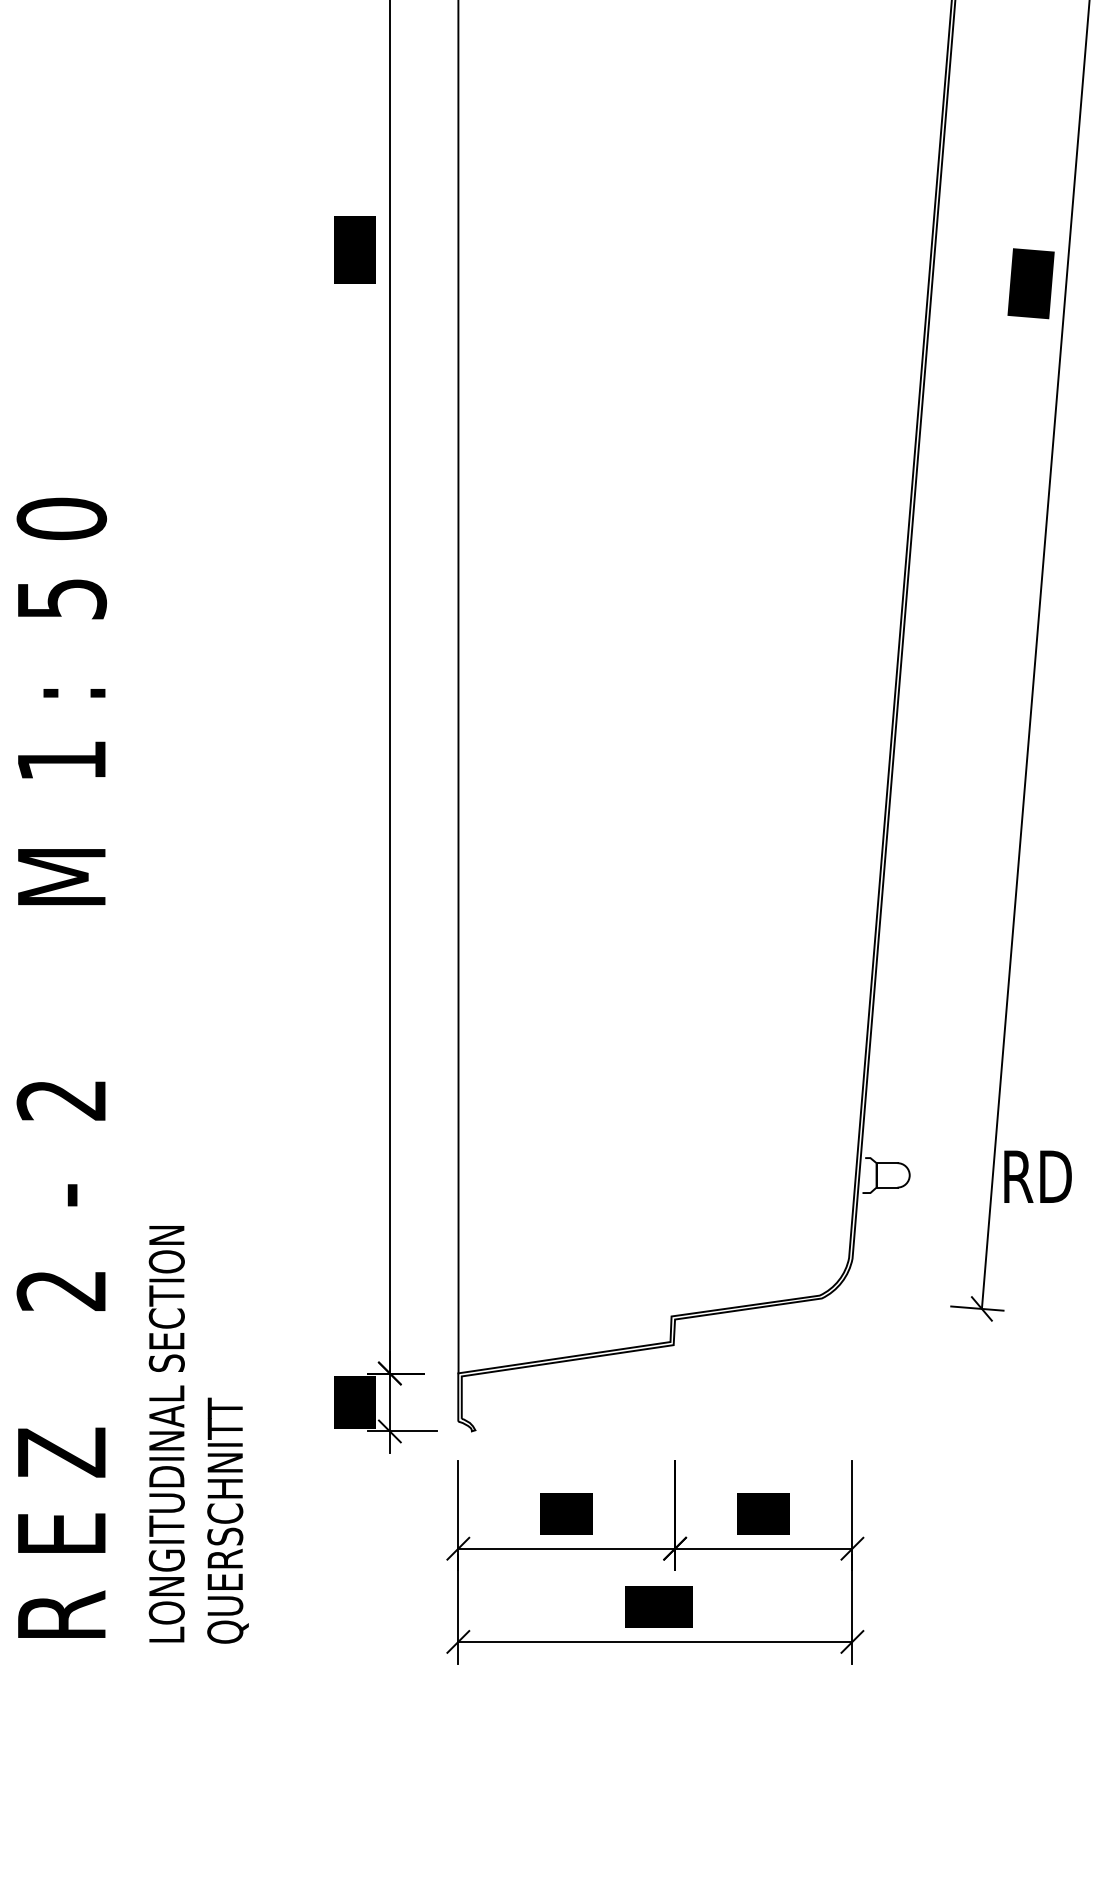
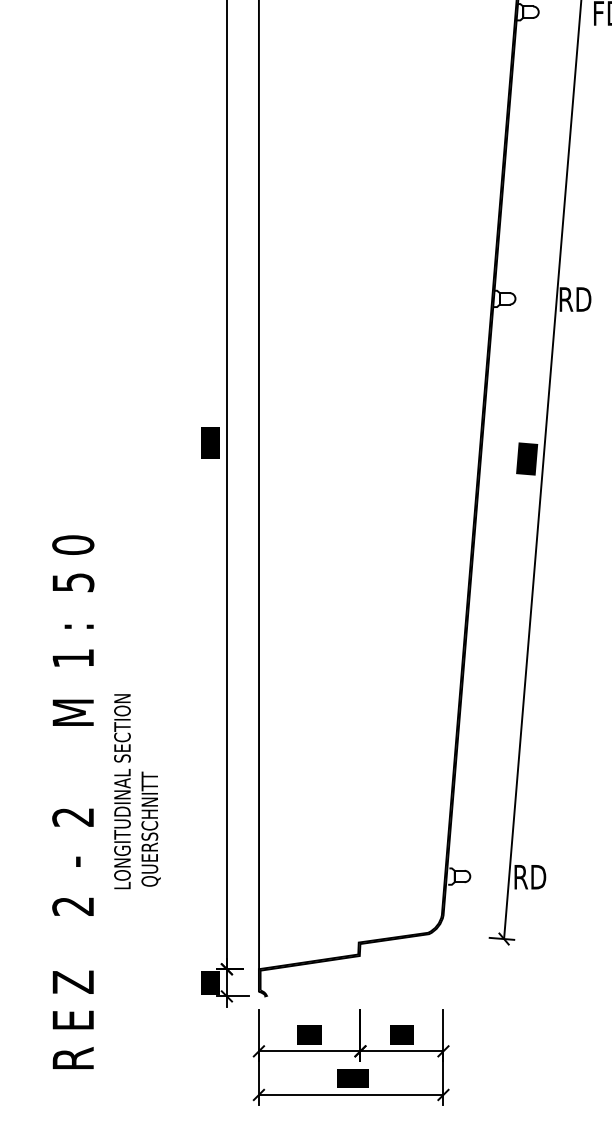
text: (62, 1066) -> (73, 801), moved
text: (166, 1433) -> (122, 791), moved
text: (226, 1519) -> (150, 828), moved

